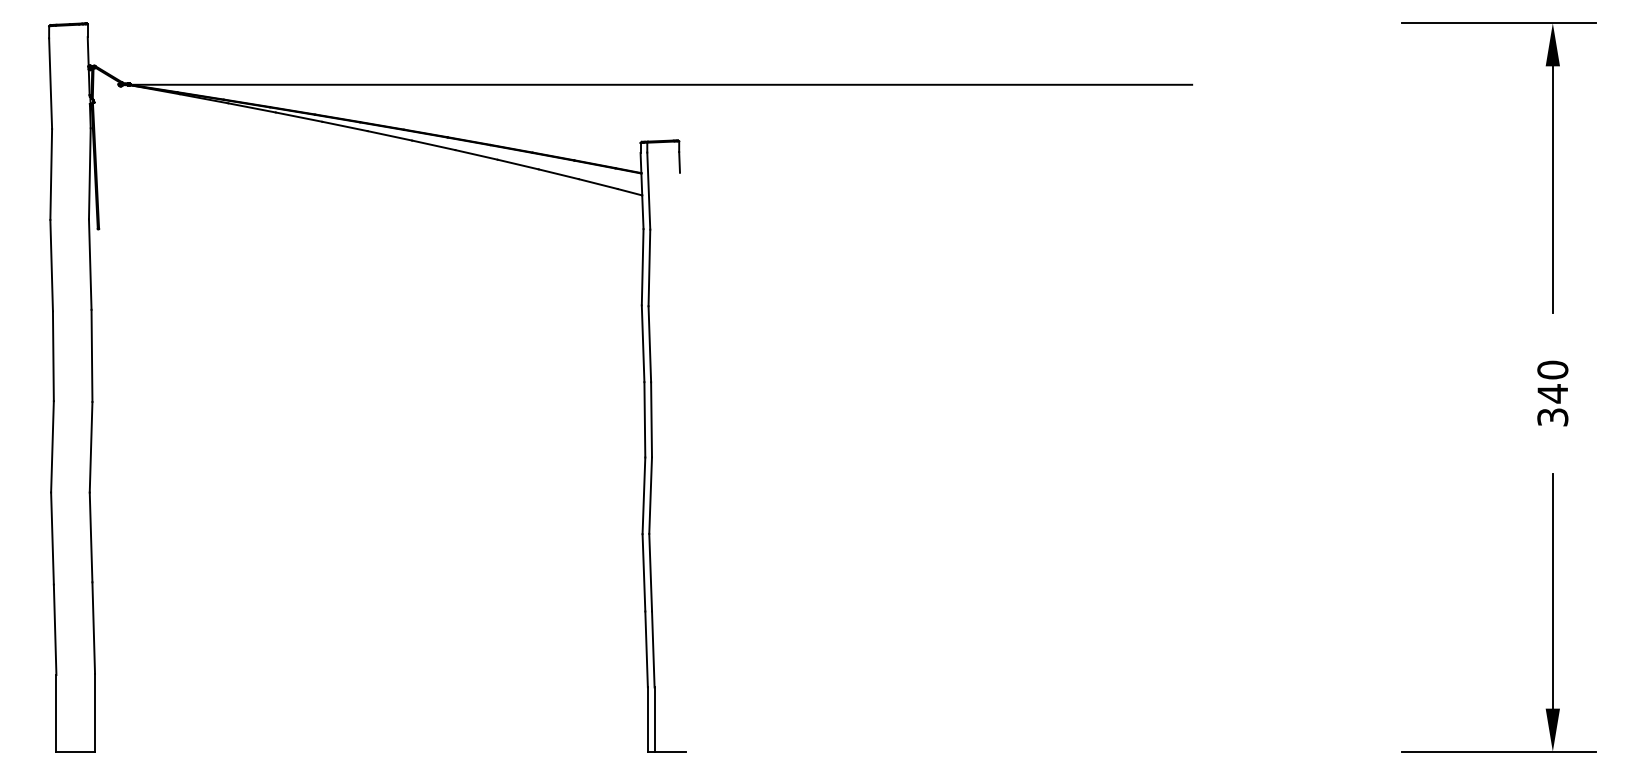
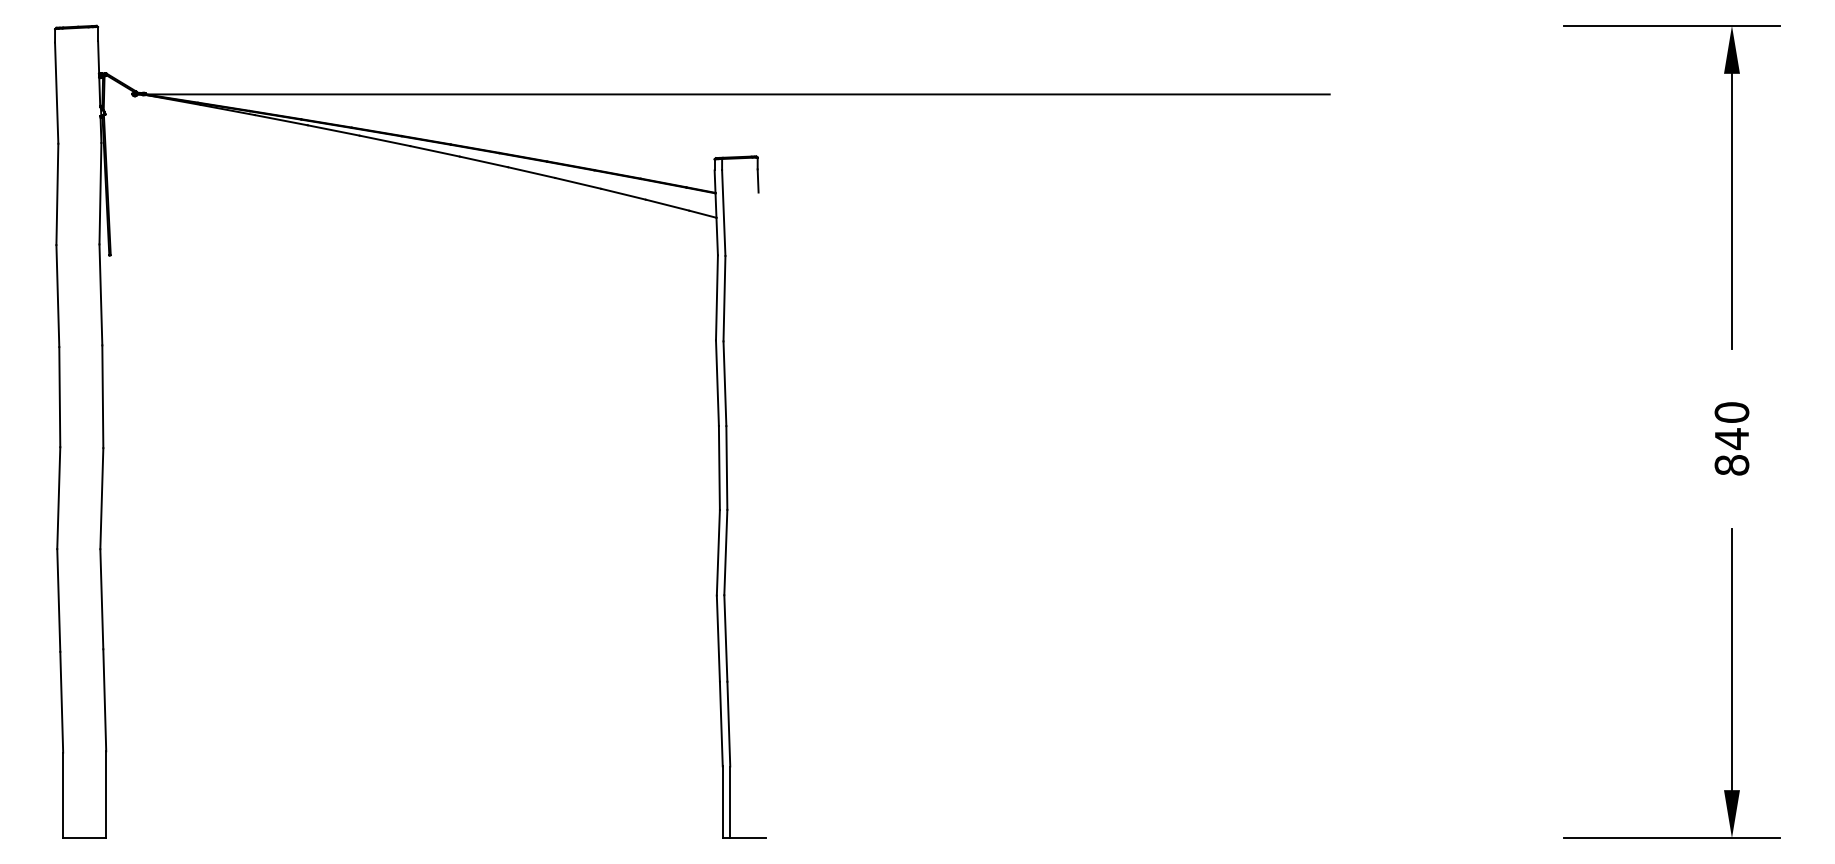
text: (1552, 417) -> (1731, 465), 340 -> 840

